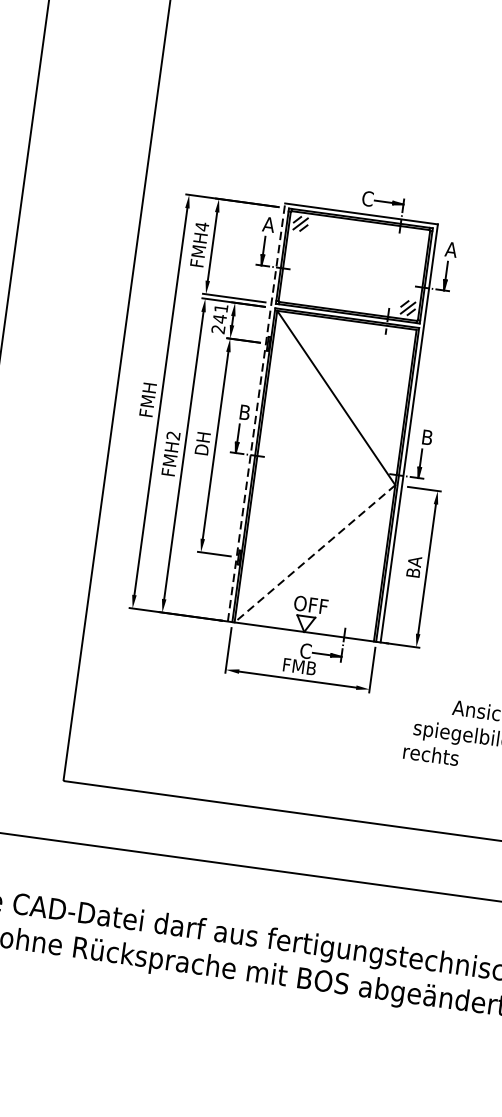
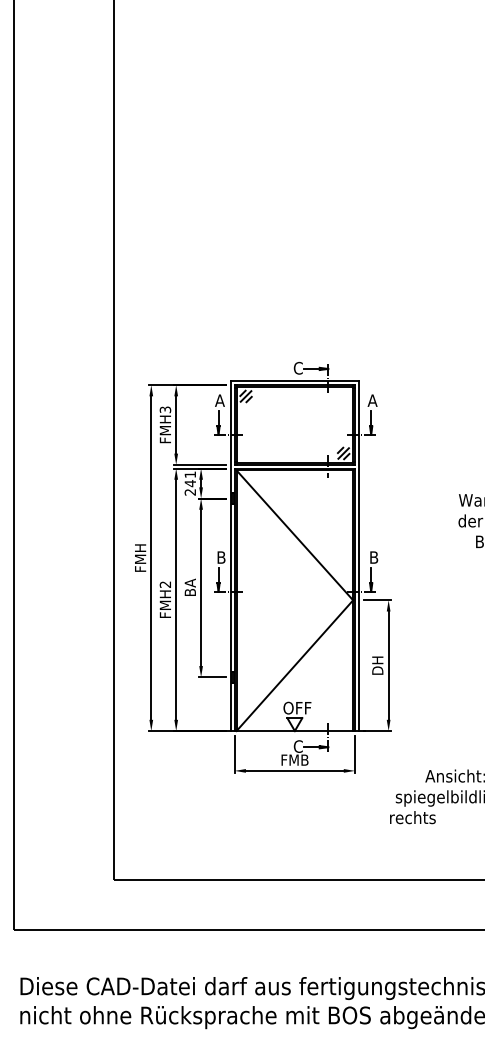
text: (202, 226) -> (165, 409), FMH4 -> FMH3
line: (255, 412) -> (230, 556), dashed -> solid
text: (201, 443) -> (189, 587), DH -> BA
line: (314, 553) -> (294, 665), dashed -> solid
text: (413, 567) -> (377, 665), BA -> DH

